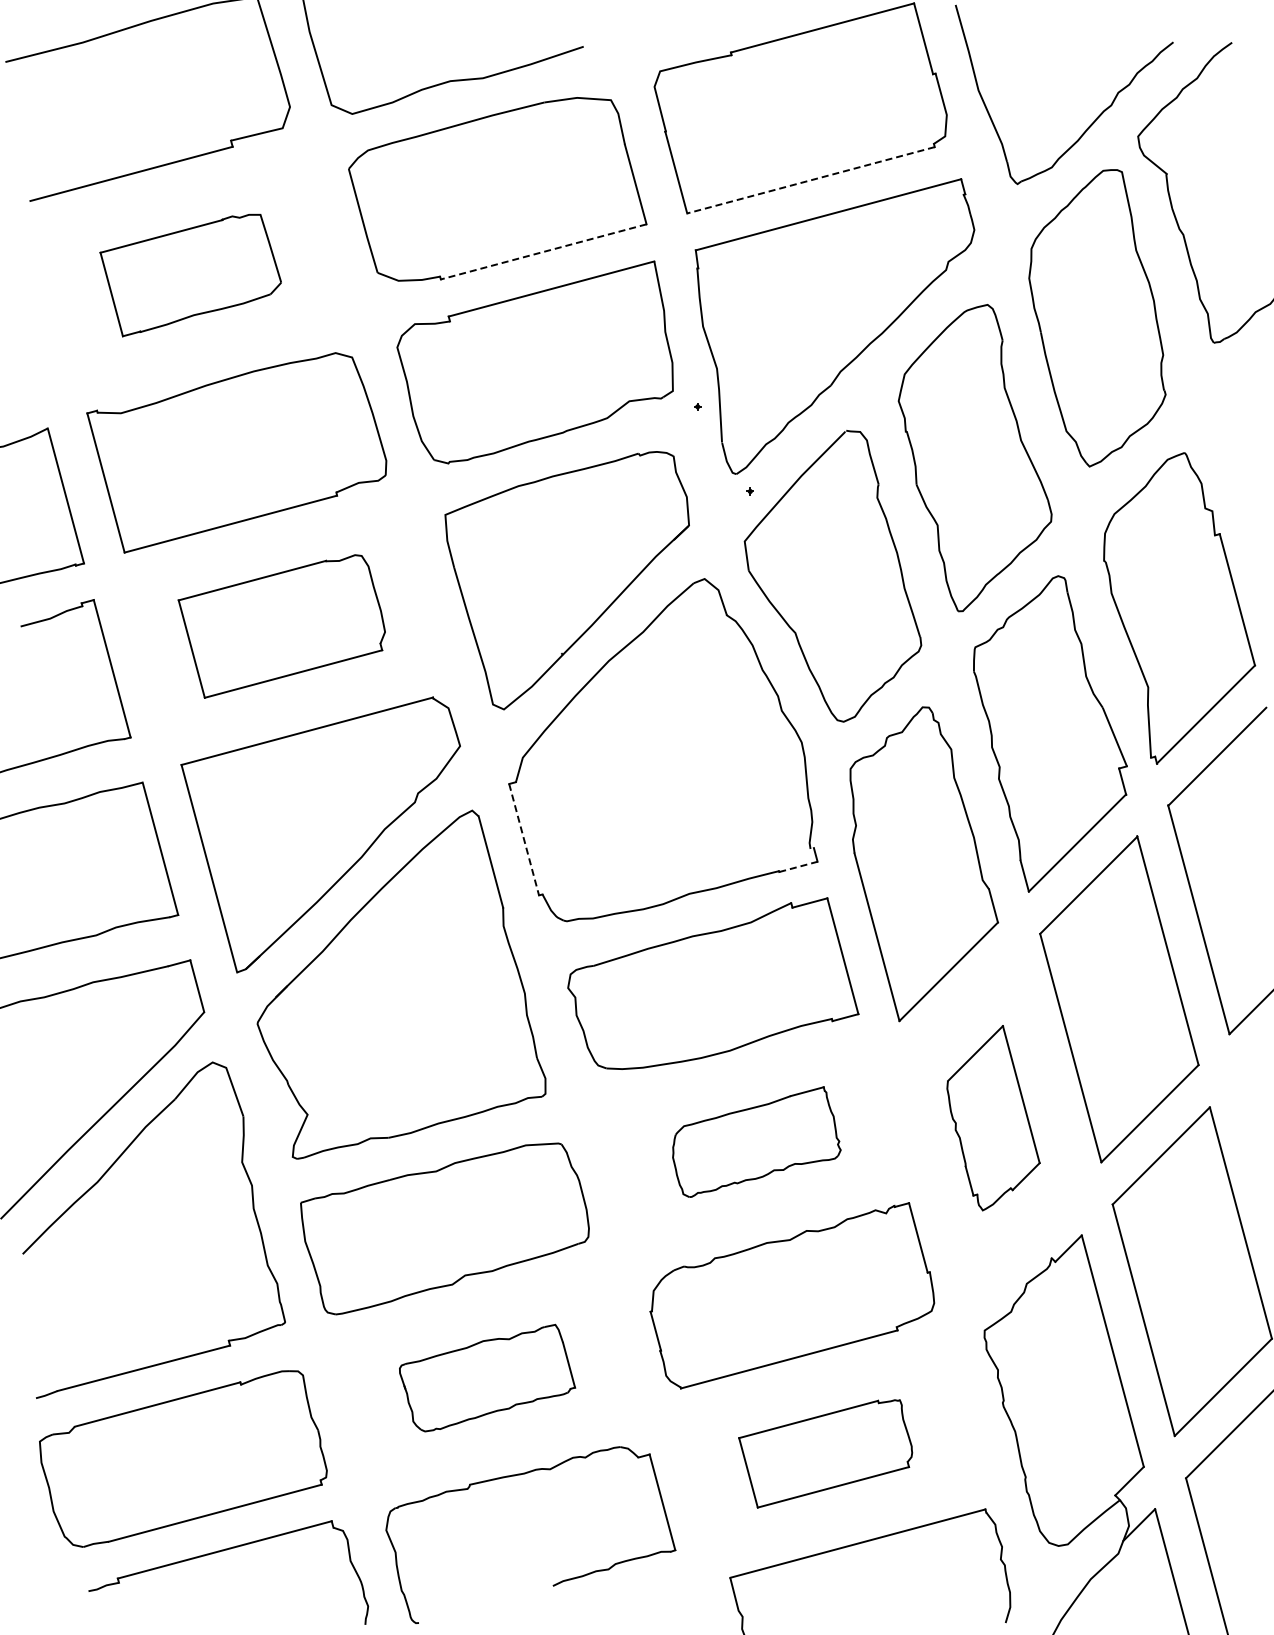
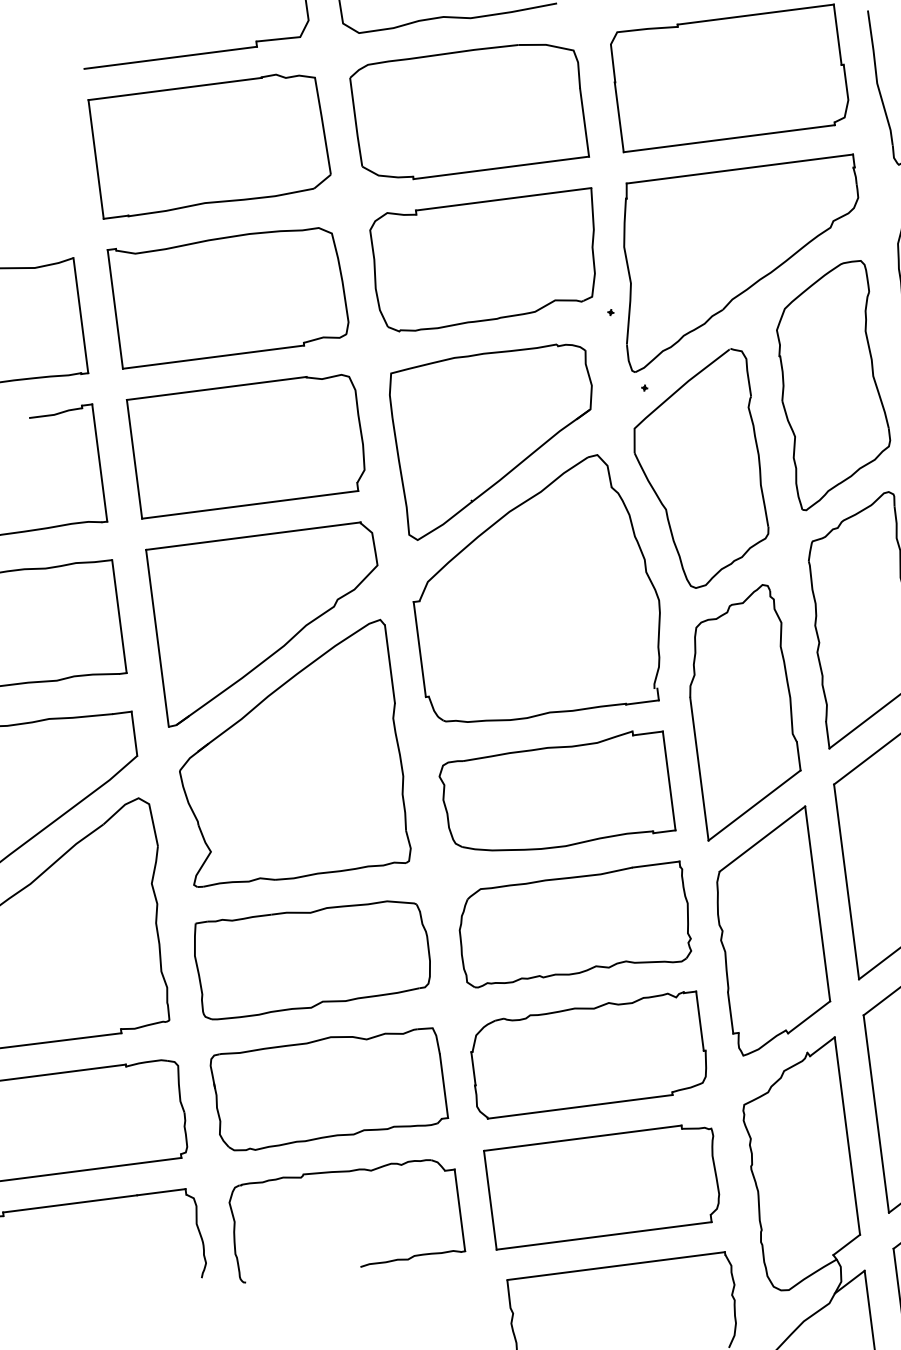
line: (810, 180) -> (728, 138), dashed -> solid
line: (543, 252) -> (501, 168), dashed -> solid
part: (190, 275) -> (207, 148), size x1.67
part: (281, 626) -> (243, 447), size x1.43
line: (524, 839) -> (420, 649), dashed -> solid
line: (798, 866) -> (642, 702), dashed -> solid
part: (993, 1117) -> (775, 930), size x1.67
part: (756, 1141) -> (577, 923), size x1.67
part: (487, 1377) -> (329, 1088), size x1.67
part: (825, 1453) -> (599, 1188), size x1.67

